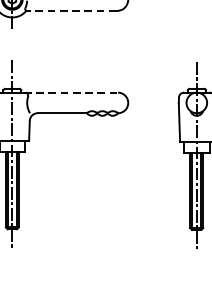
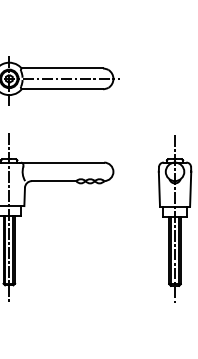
line: (71, 11) -> (62, 89), dashed -> solid
line: (71, 92) -> (62, 162), dashed -> solid

